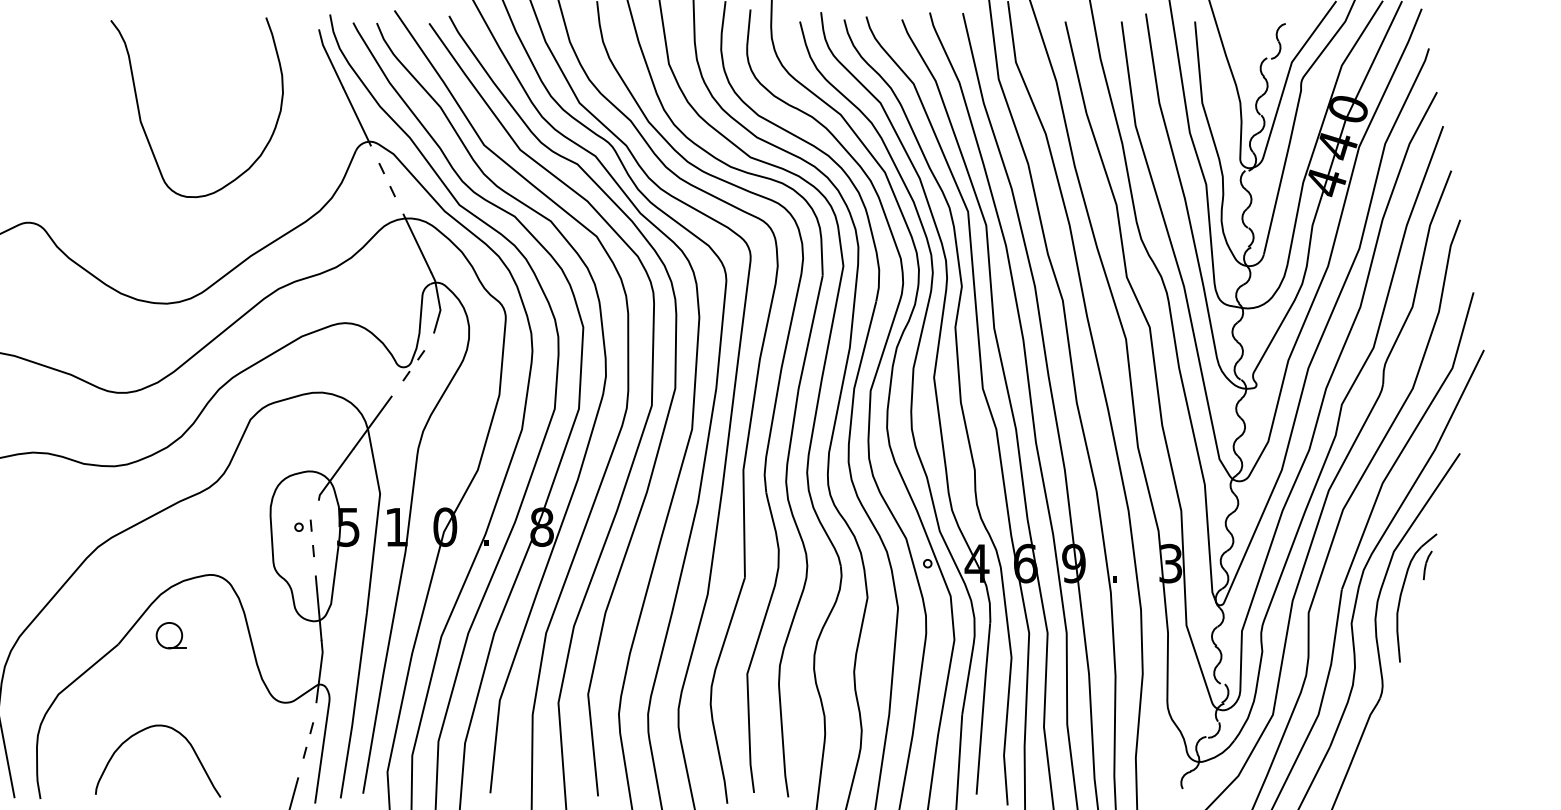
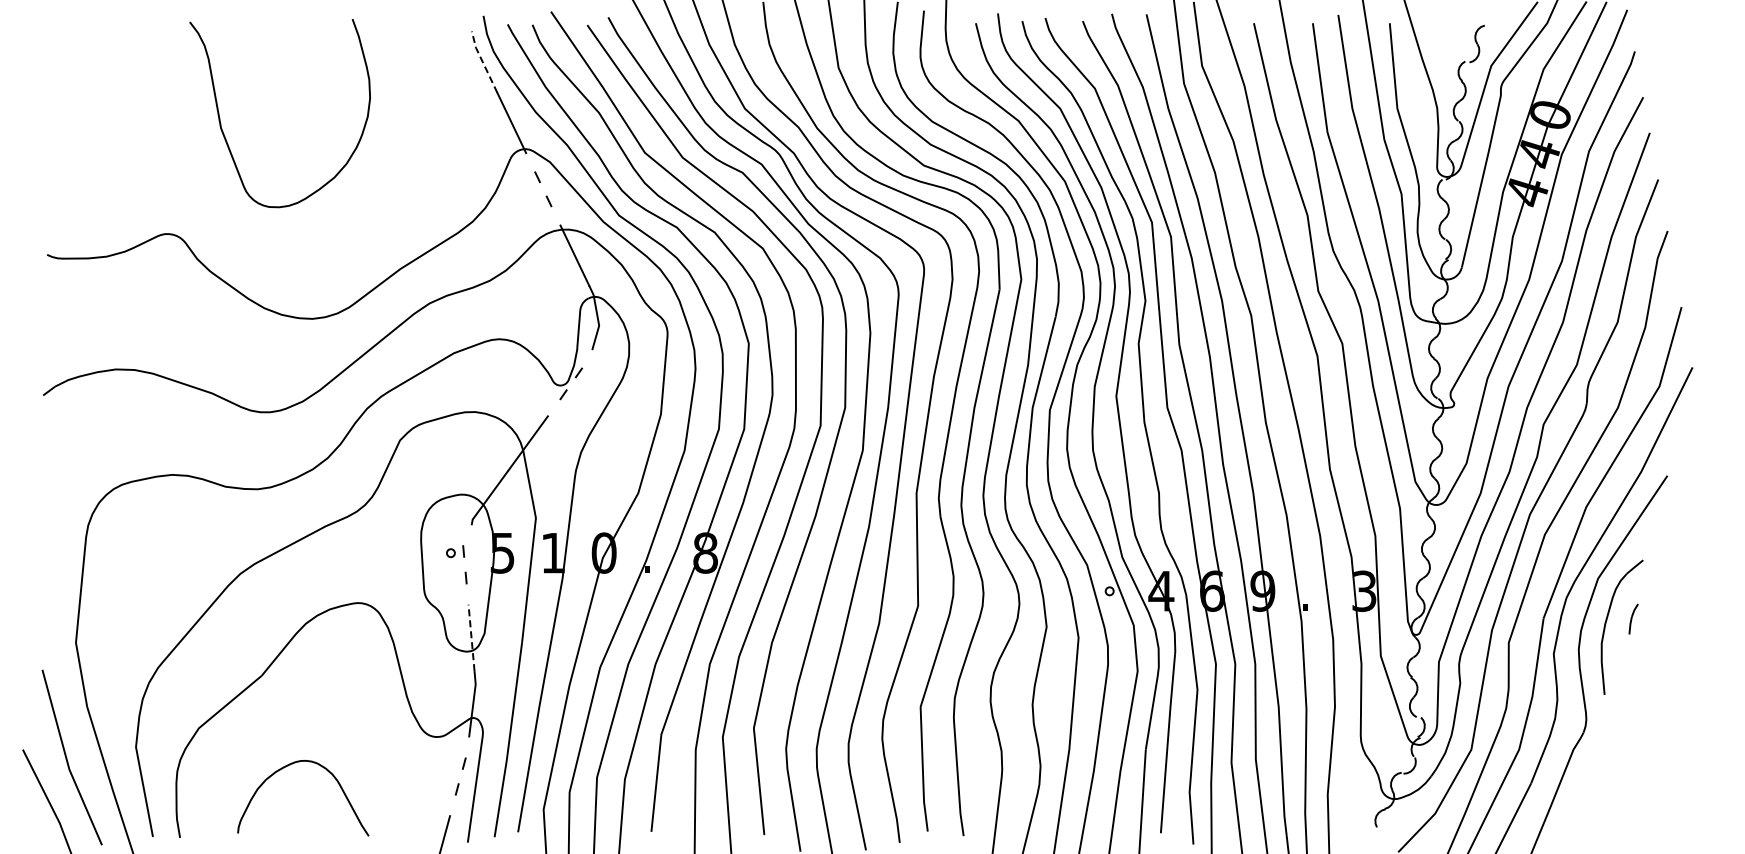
line: (329, 59) -> (482, 62), solid -> dashed
curve: (143, 126) -> (224, 133), moved
part: (1427, 564) -> (1633, 618), moved
line: (318, 607) -> (471, 637), solid -> dashed
part: (170, 635) -> (316, 666), removed

